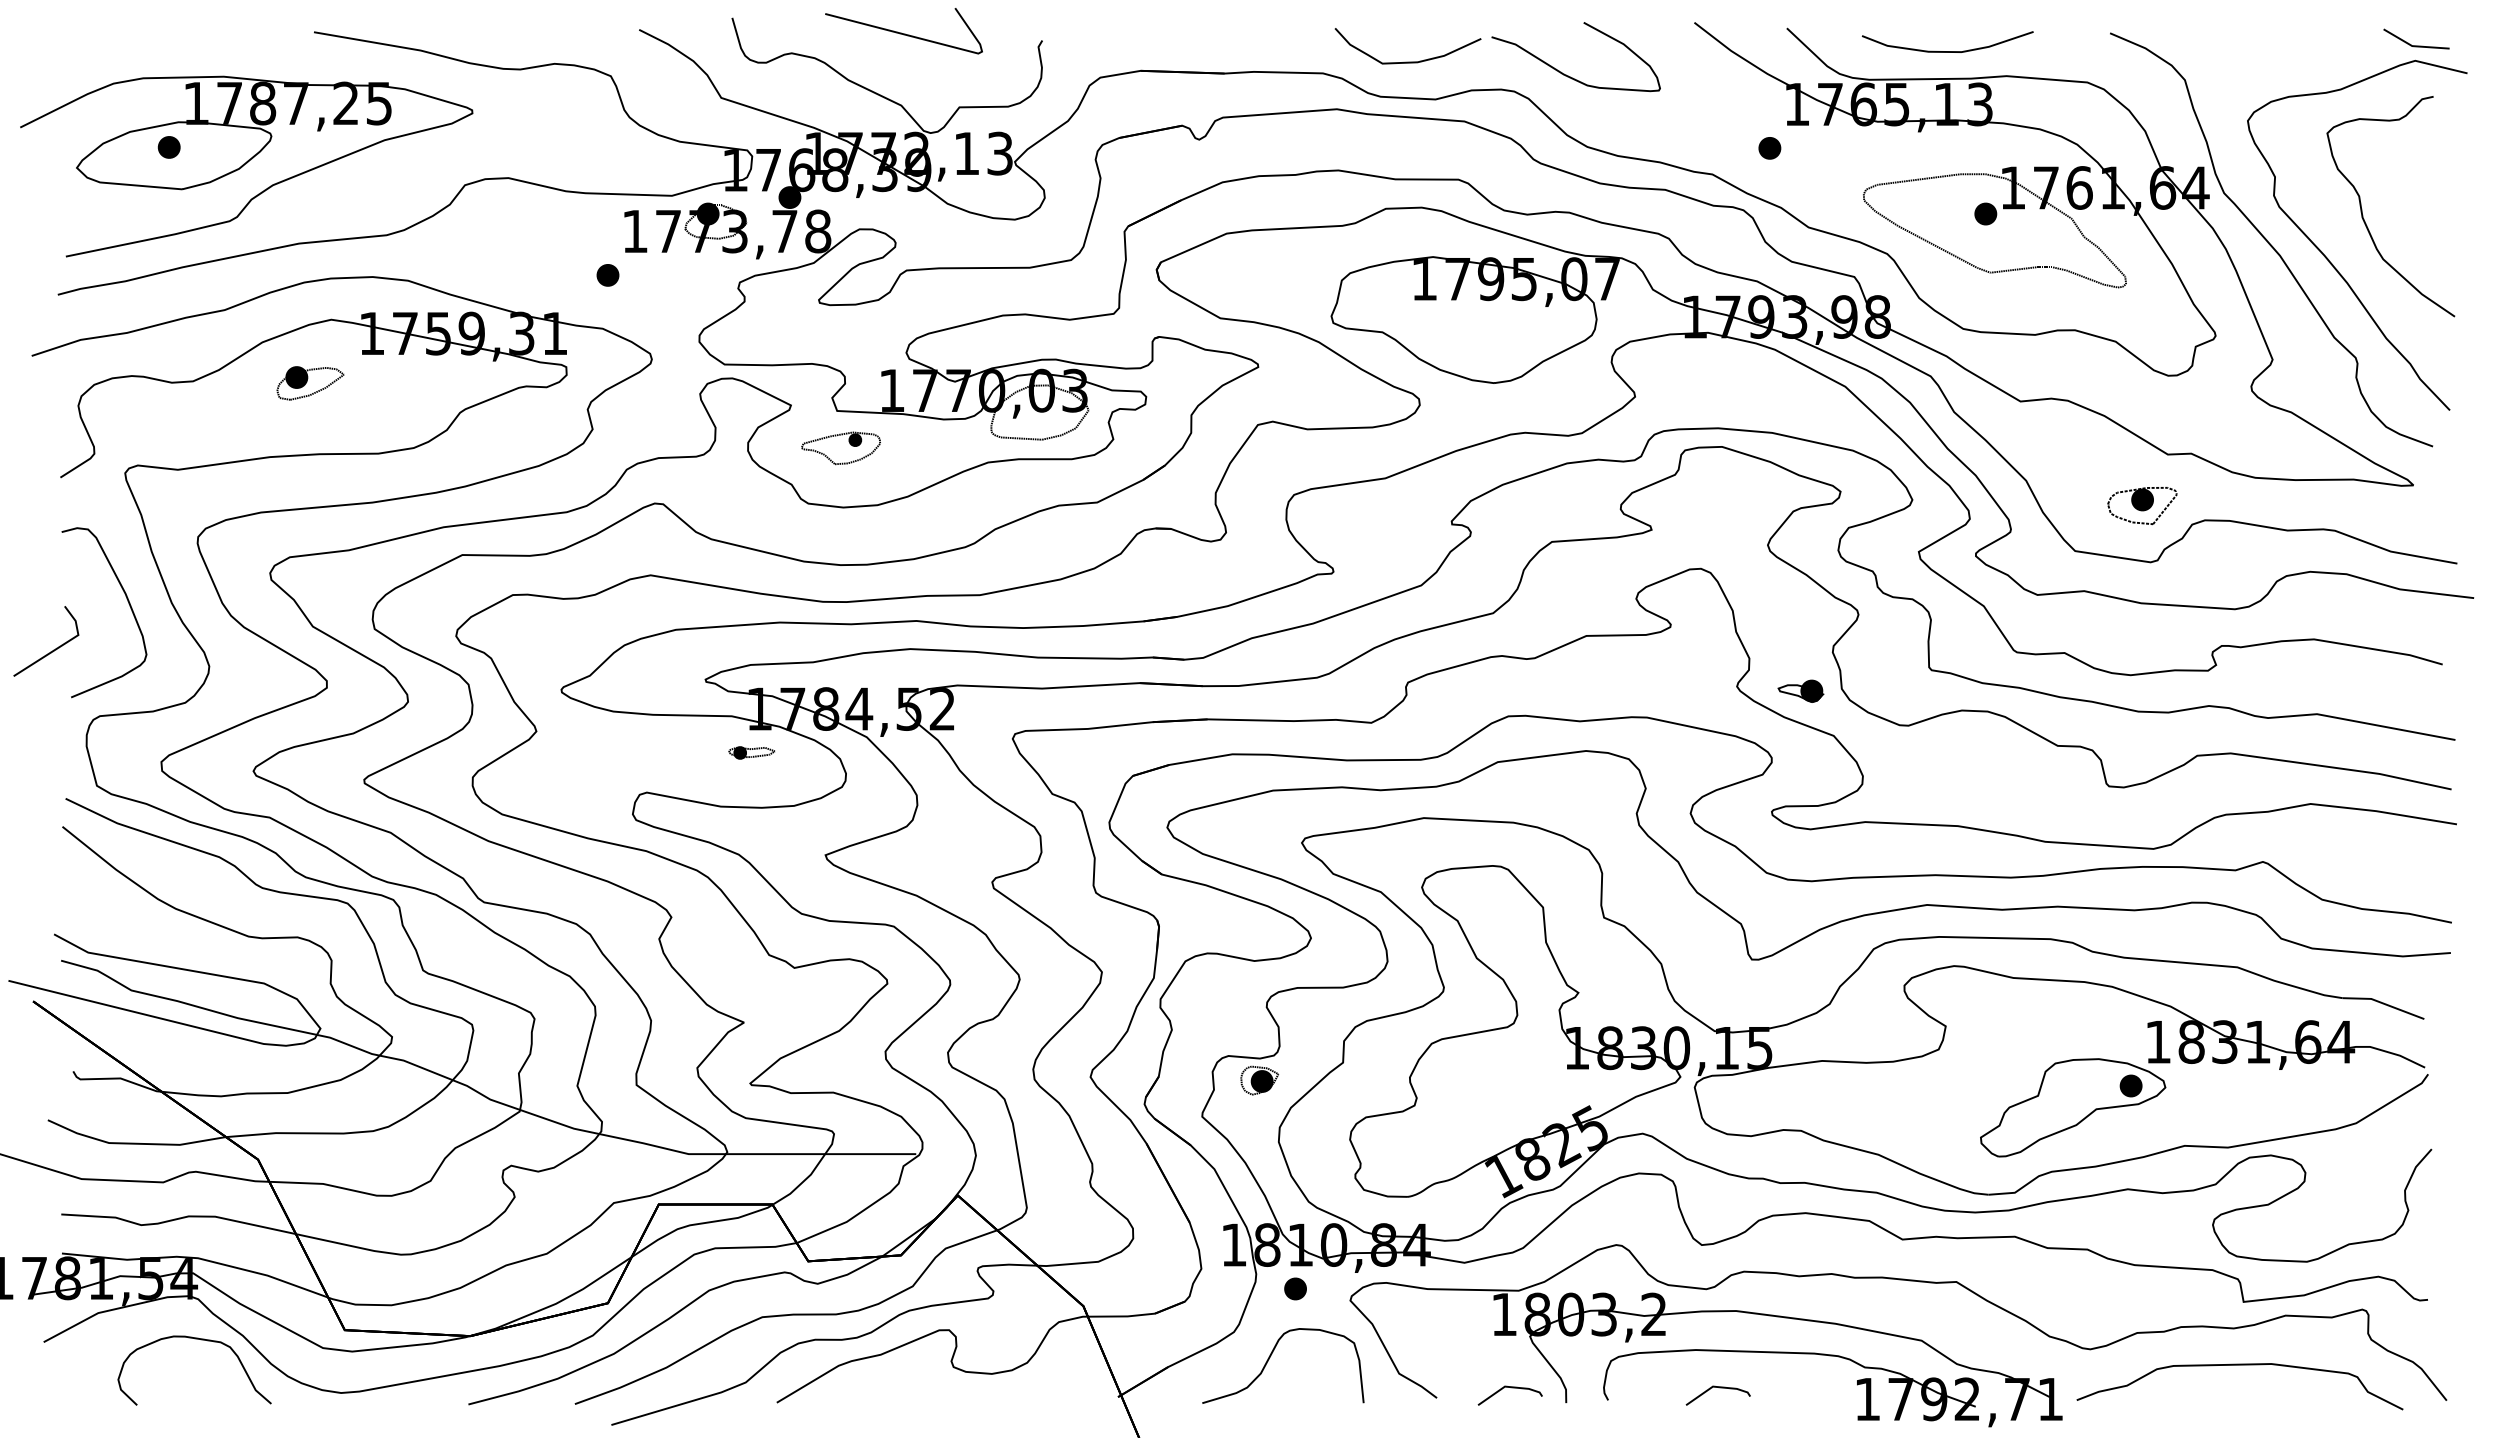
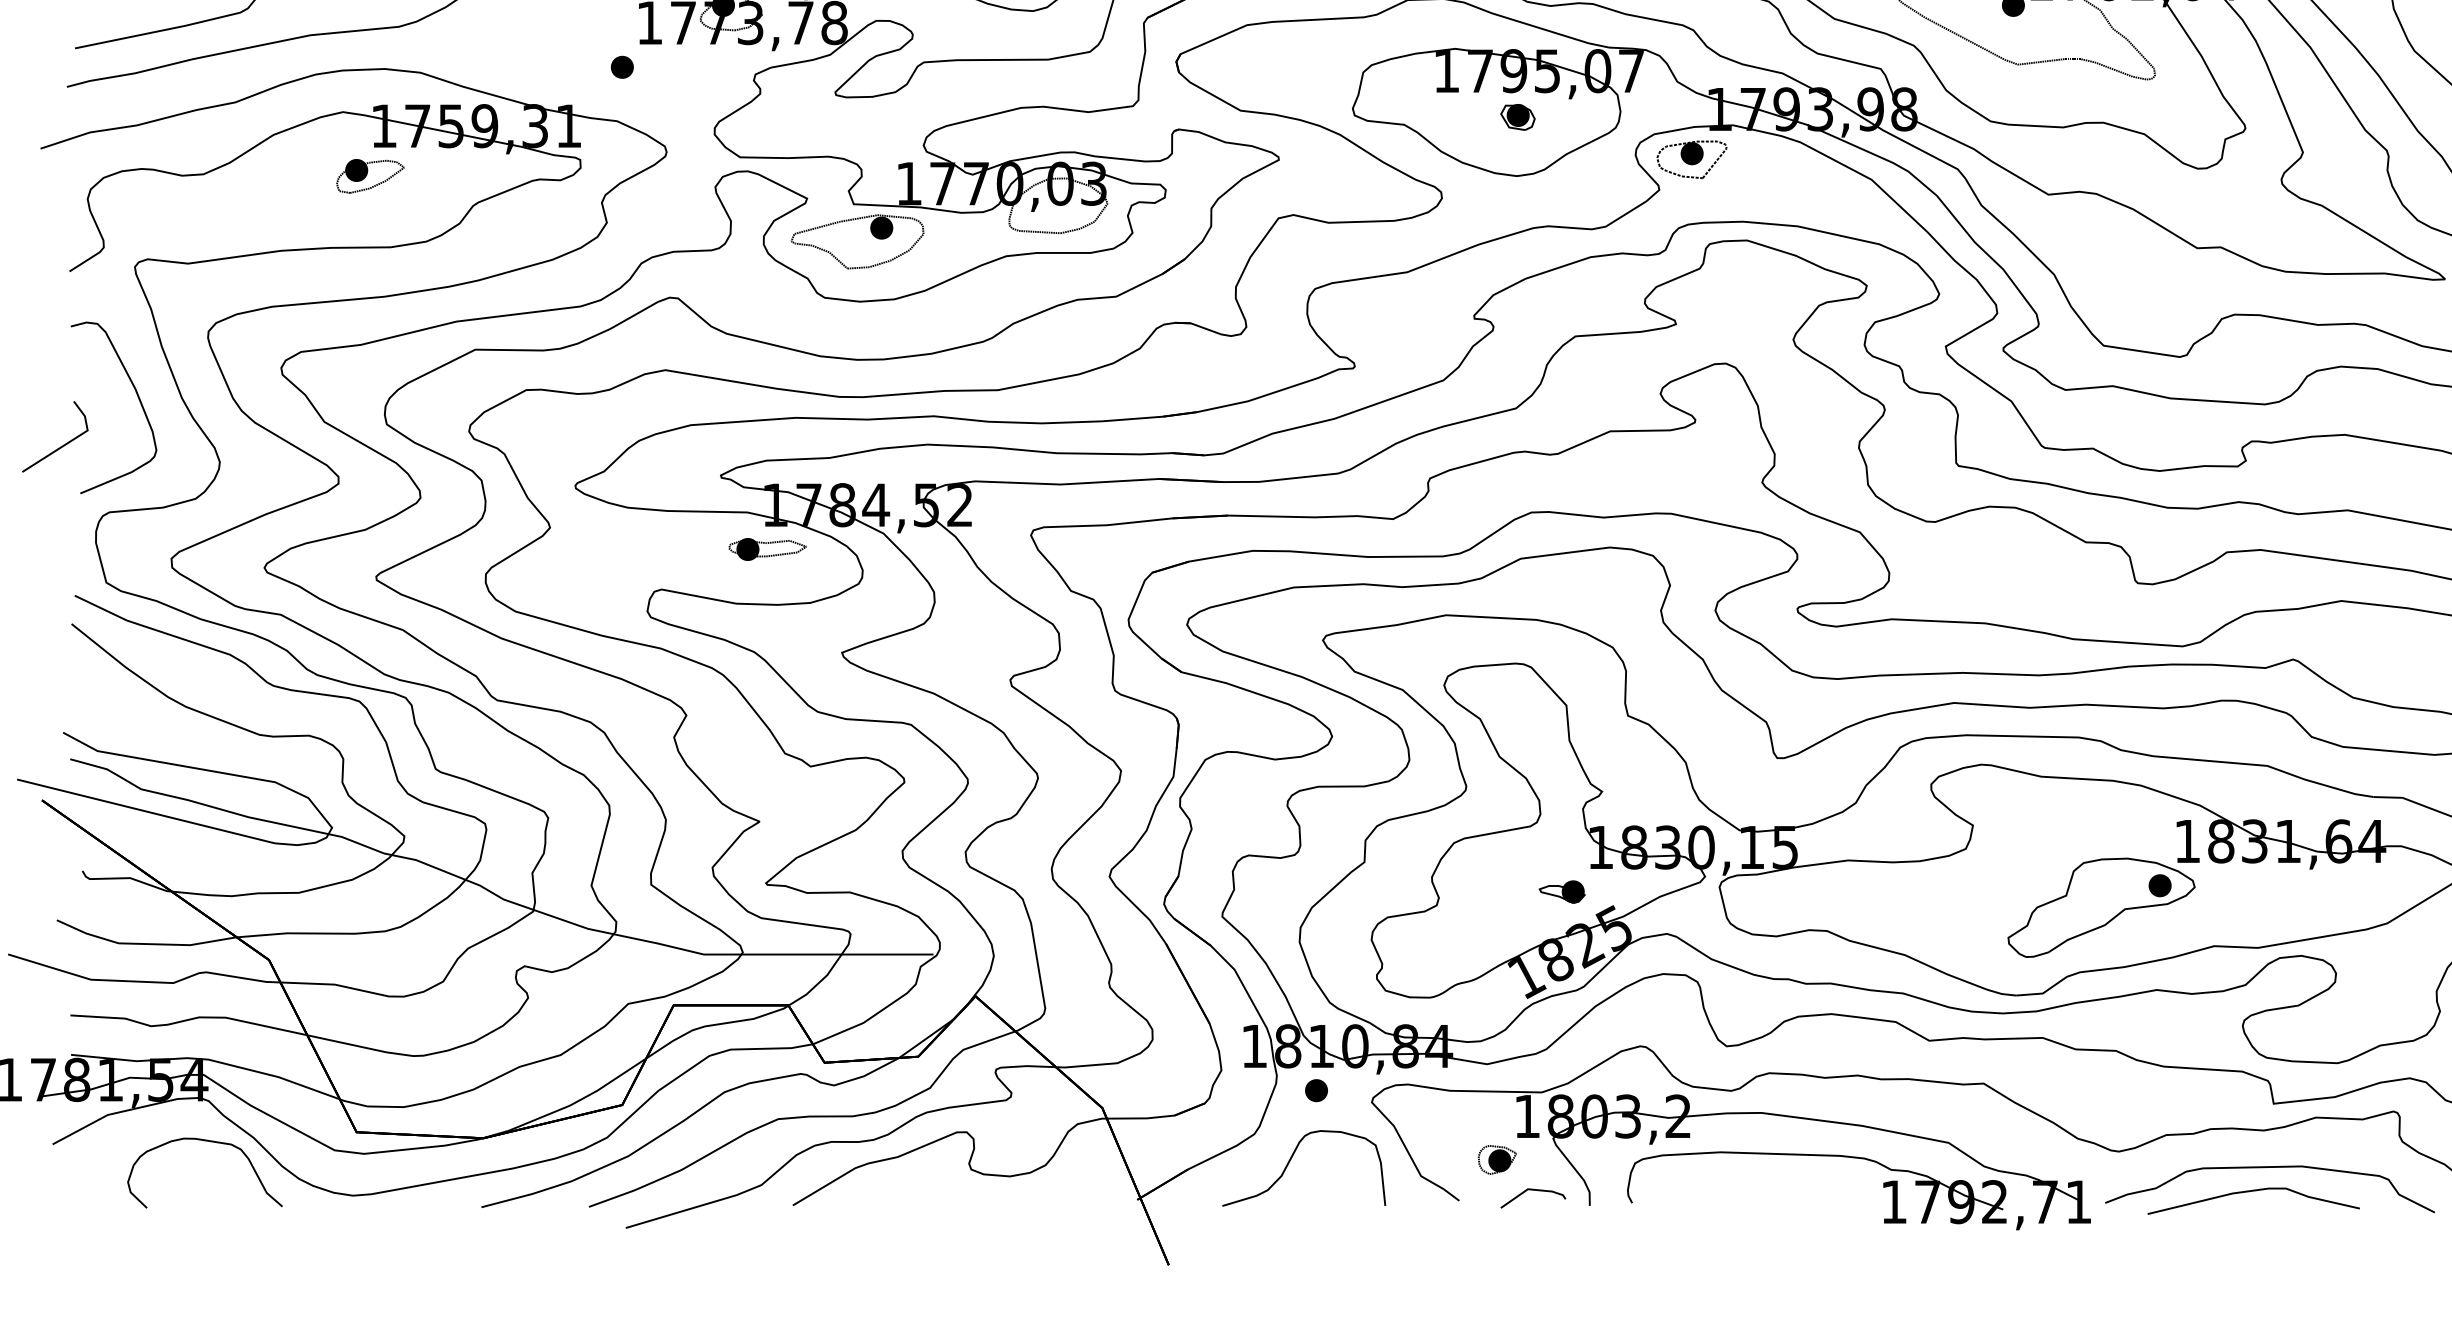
part: (1494, 324) -> (1517, 116), added
part: (310, 383) -> (370, 176), moved
part: (840, 448) -> (857, 242), size x1.67
part: (2142, 506) -> (1692, 160), moved
part: (1800, 690) -> (1561, 891), moved
part: (751, 752) -> (767, 549), size x1.67
part: (1259, 1080) -> (1497, 1159), moved
line: (1719, 1388) -> (1744, 1191), removed
curve: (2222, 1389) -> (2252, 1192), added

